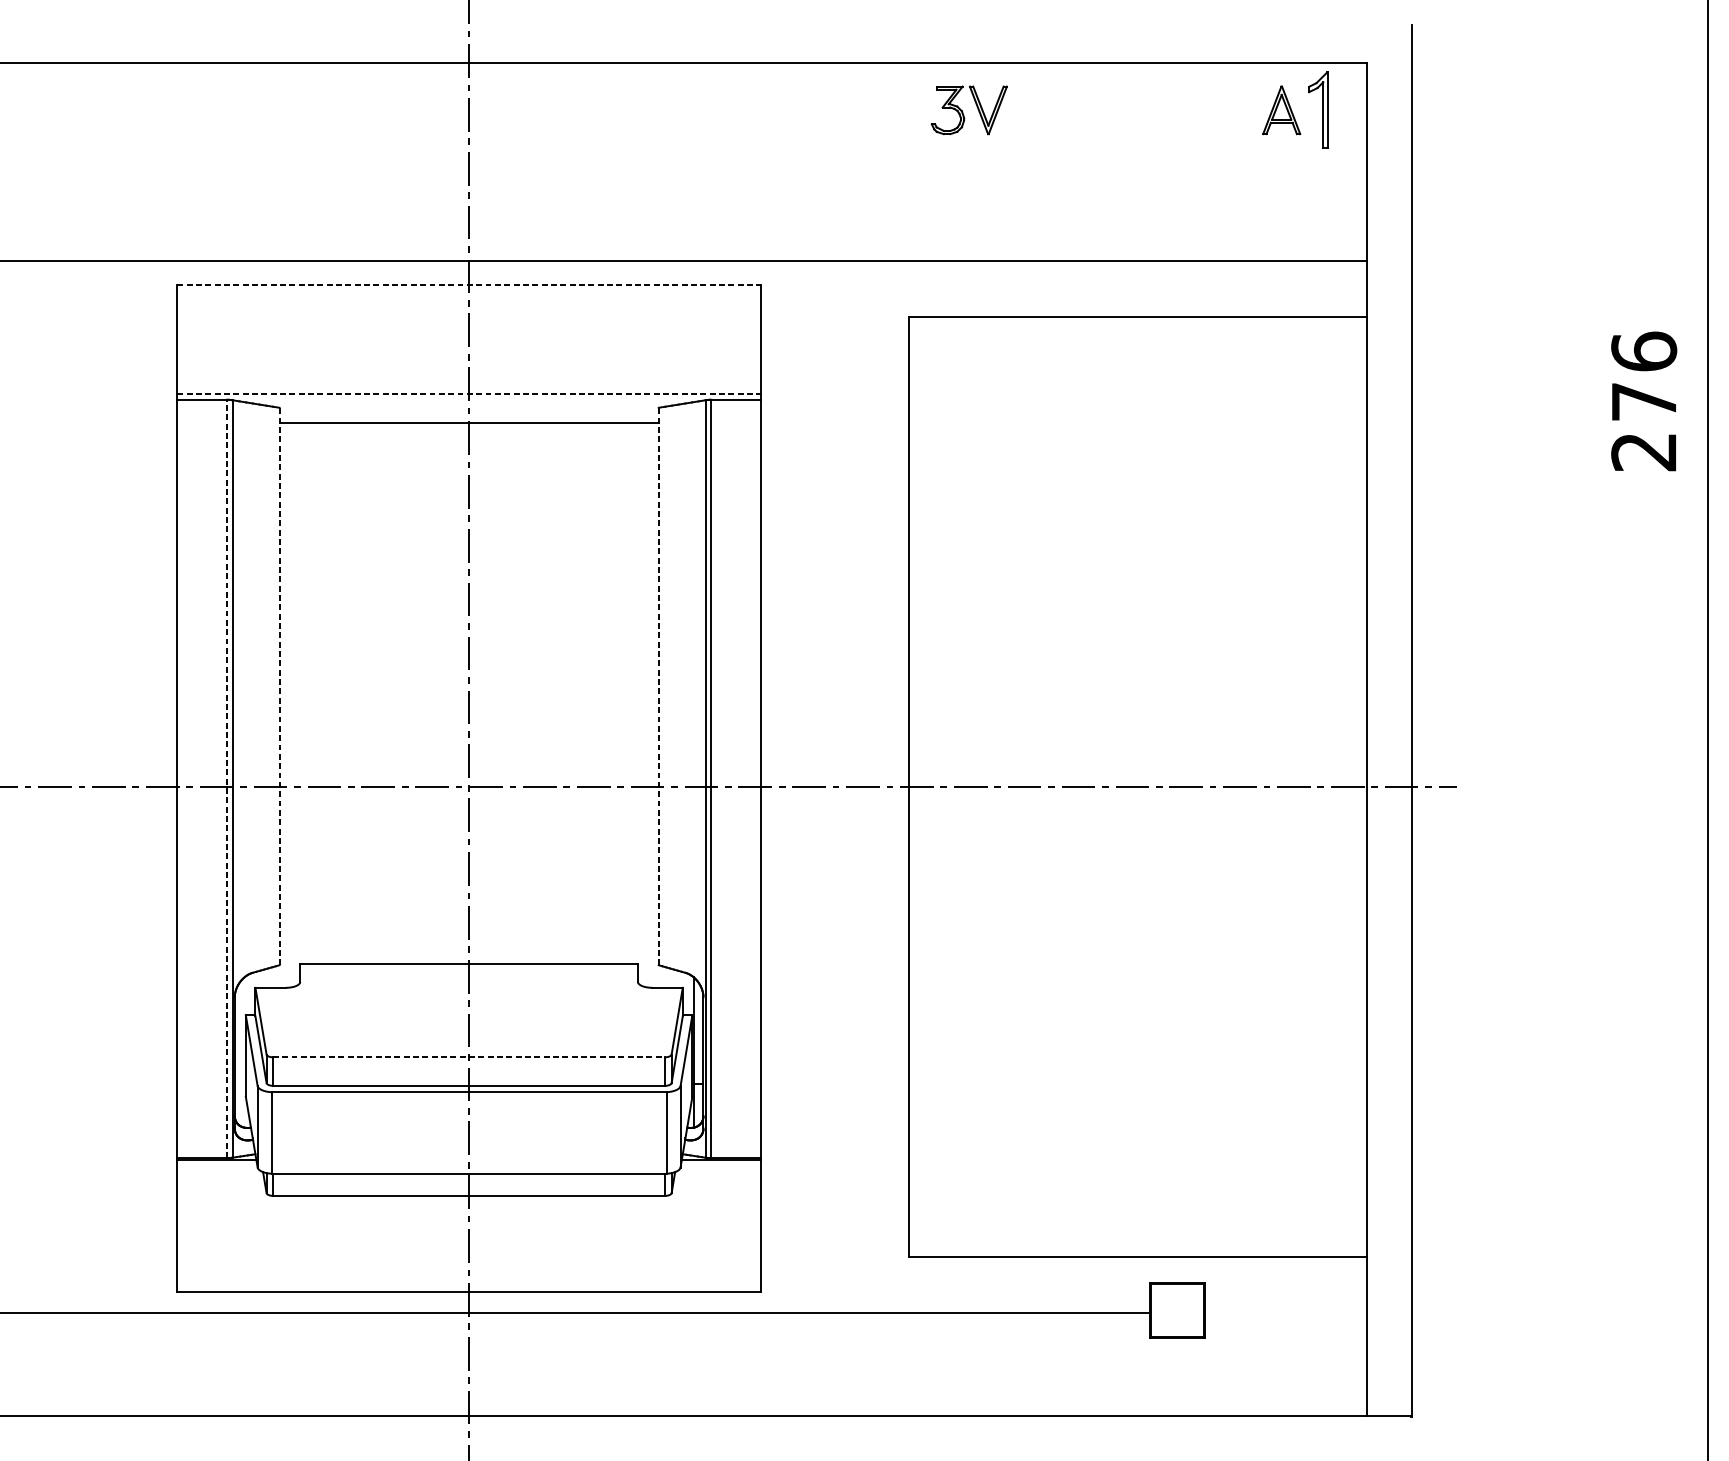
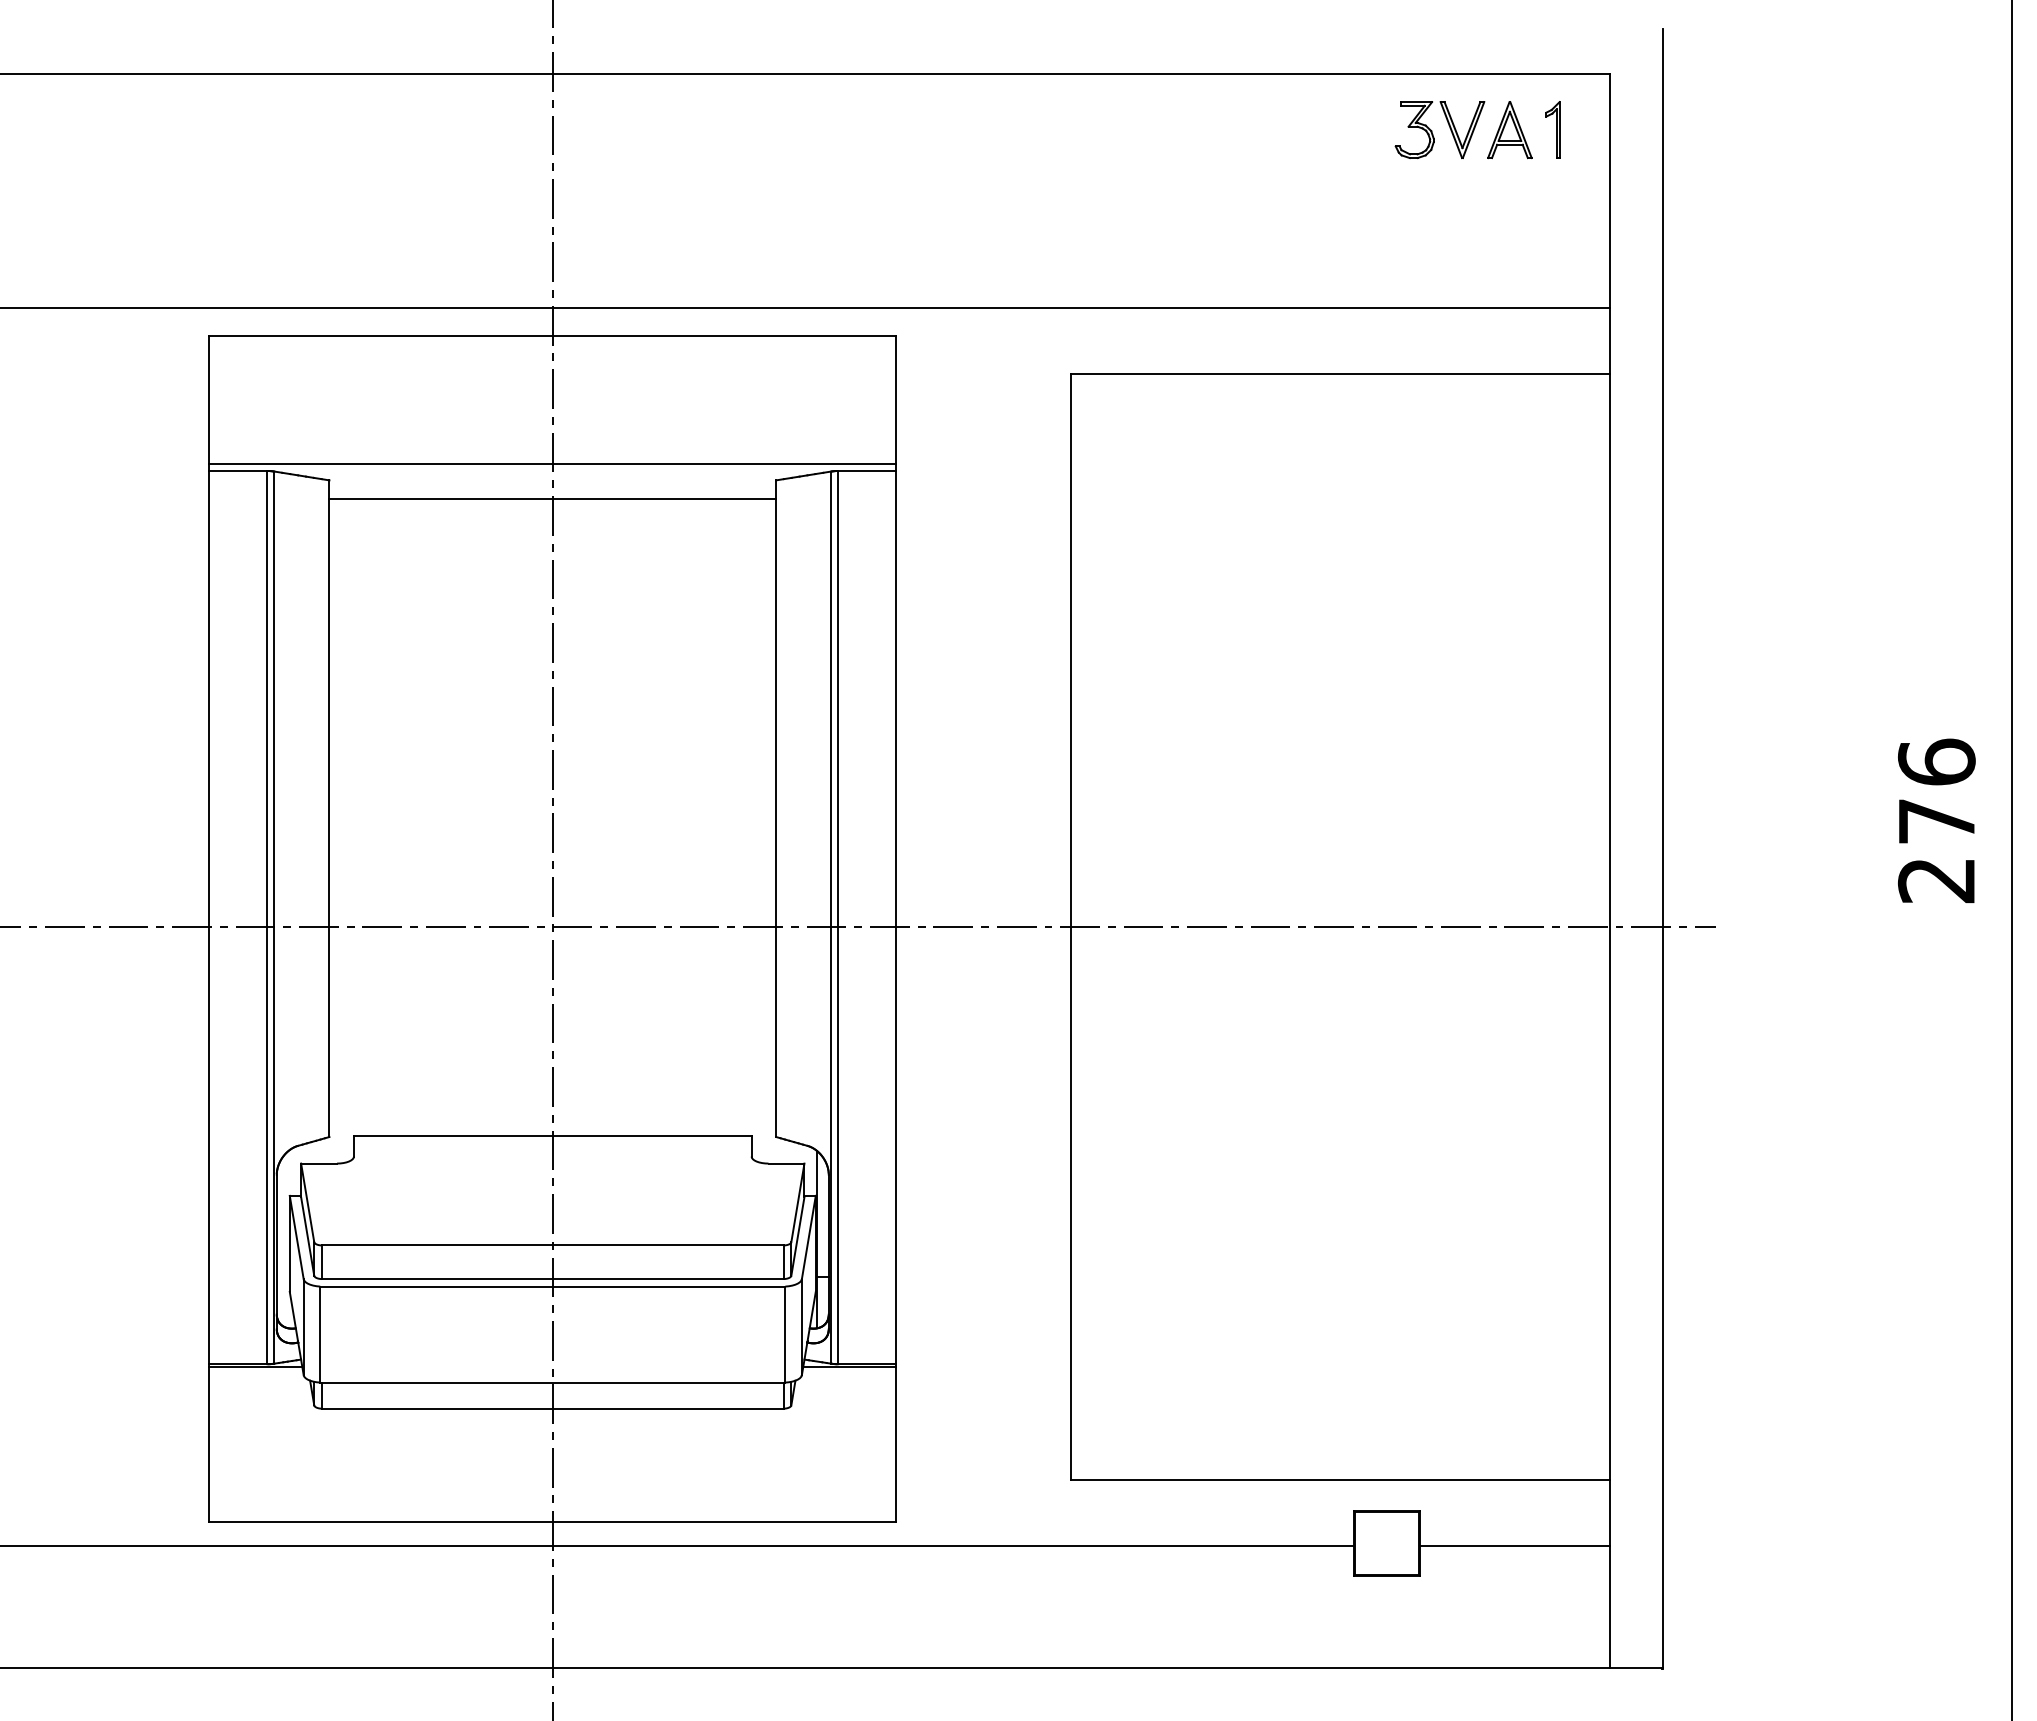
part: (1317, 109) -> (1552, 129), size x0.62
part: (962, 110) -> (1432, 130), moved
line: (468, 284) -> (552, 335), dashed -> solid
line: (468, 393) -> (552, 463), dashed -> solid
text: (1643, 401) -> (1936, 820), moved
line: (279, 686) -> (329, 808), dashed -> solid
line: (659, 686) -> (776, 808), dashed -> solid
line: (226, 778) -> (267, 917), dashed -> solid
line: (469, 1057) -> (553, 1245), dashed -> solid
line: (1285, 1312) -> (1514, 1546), added

